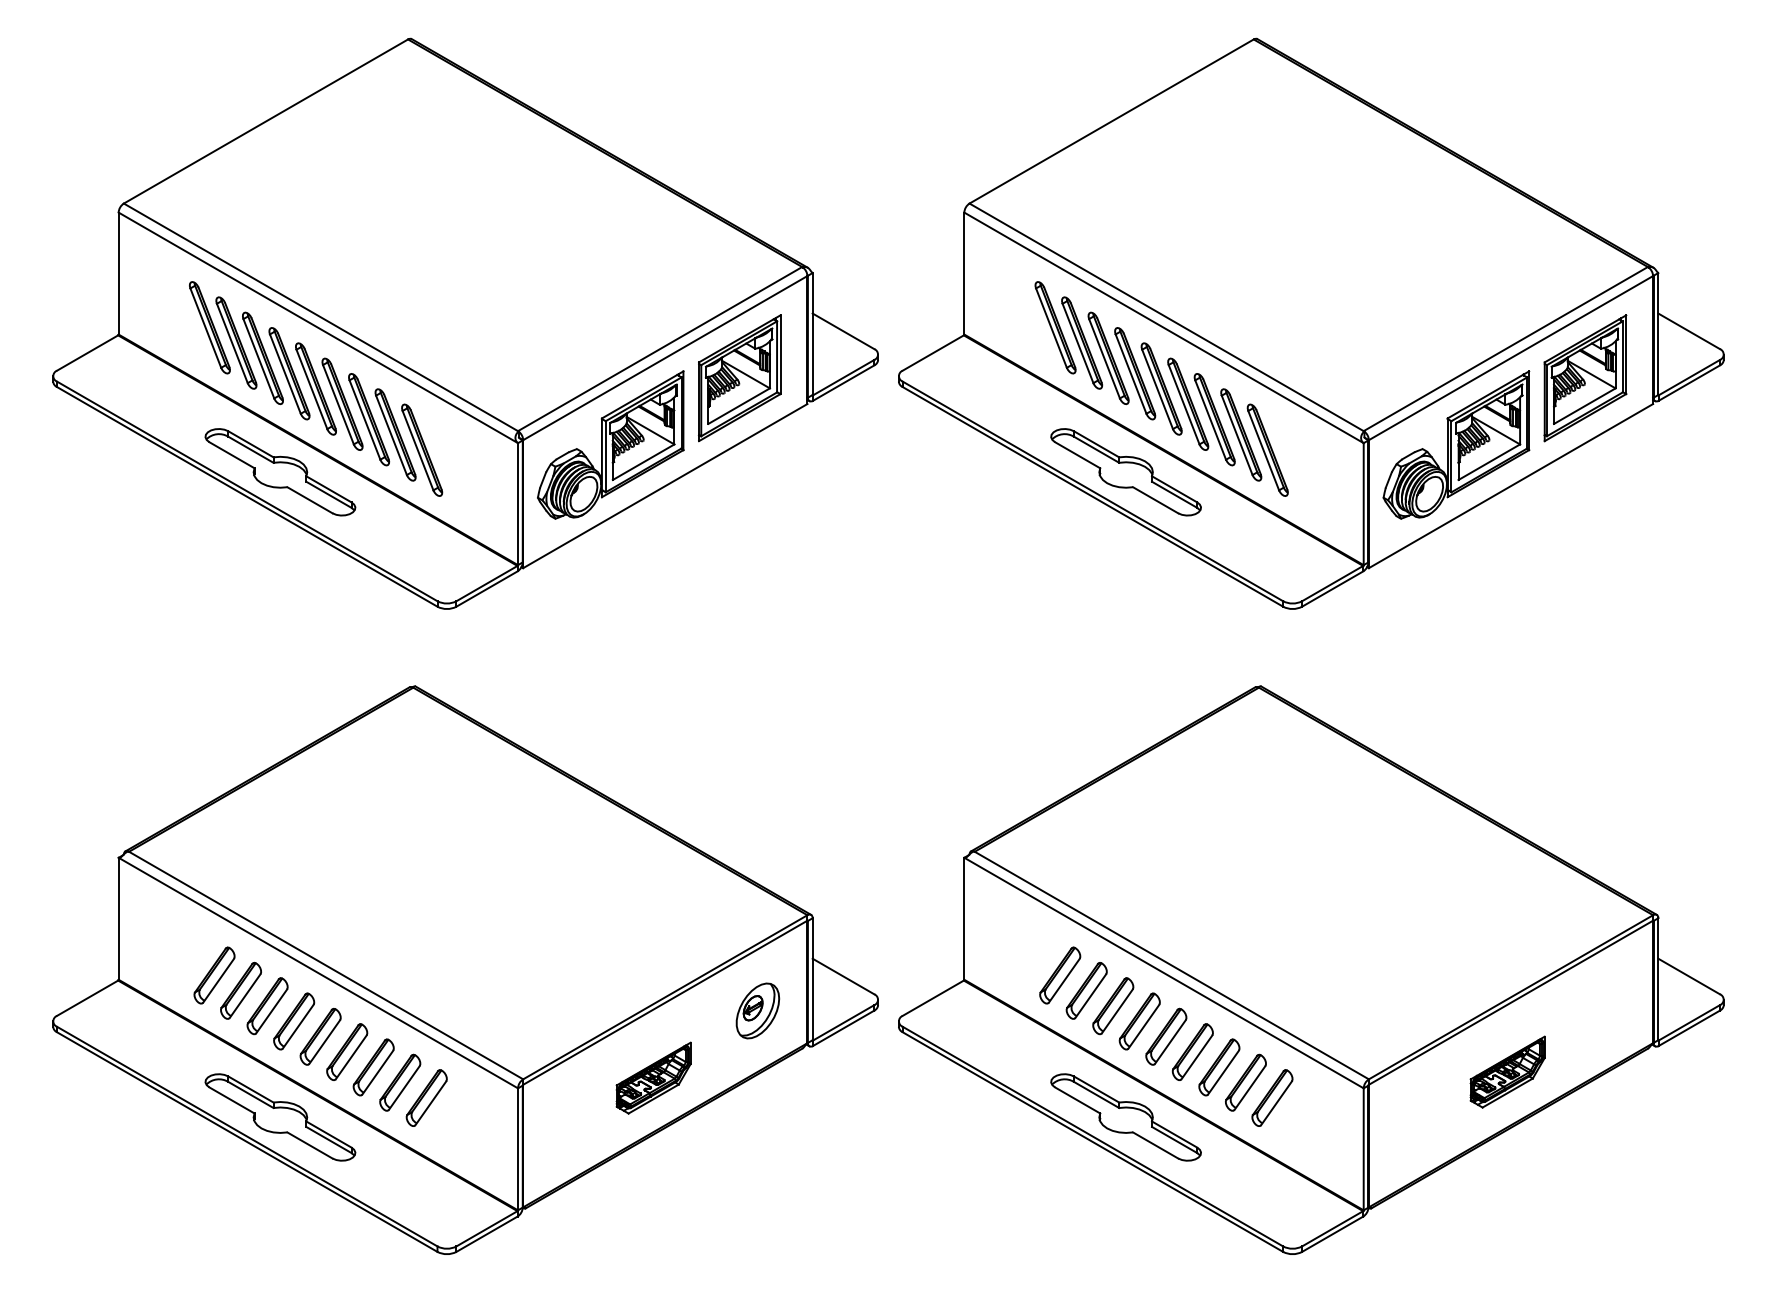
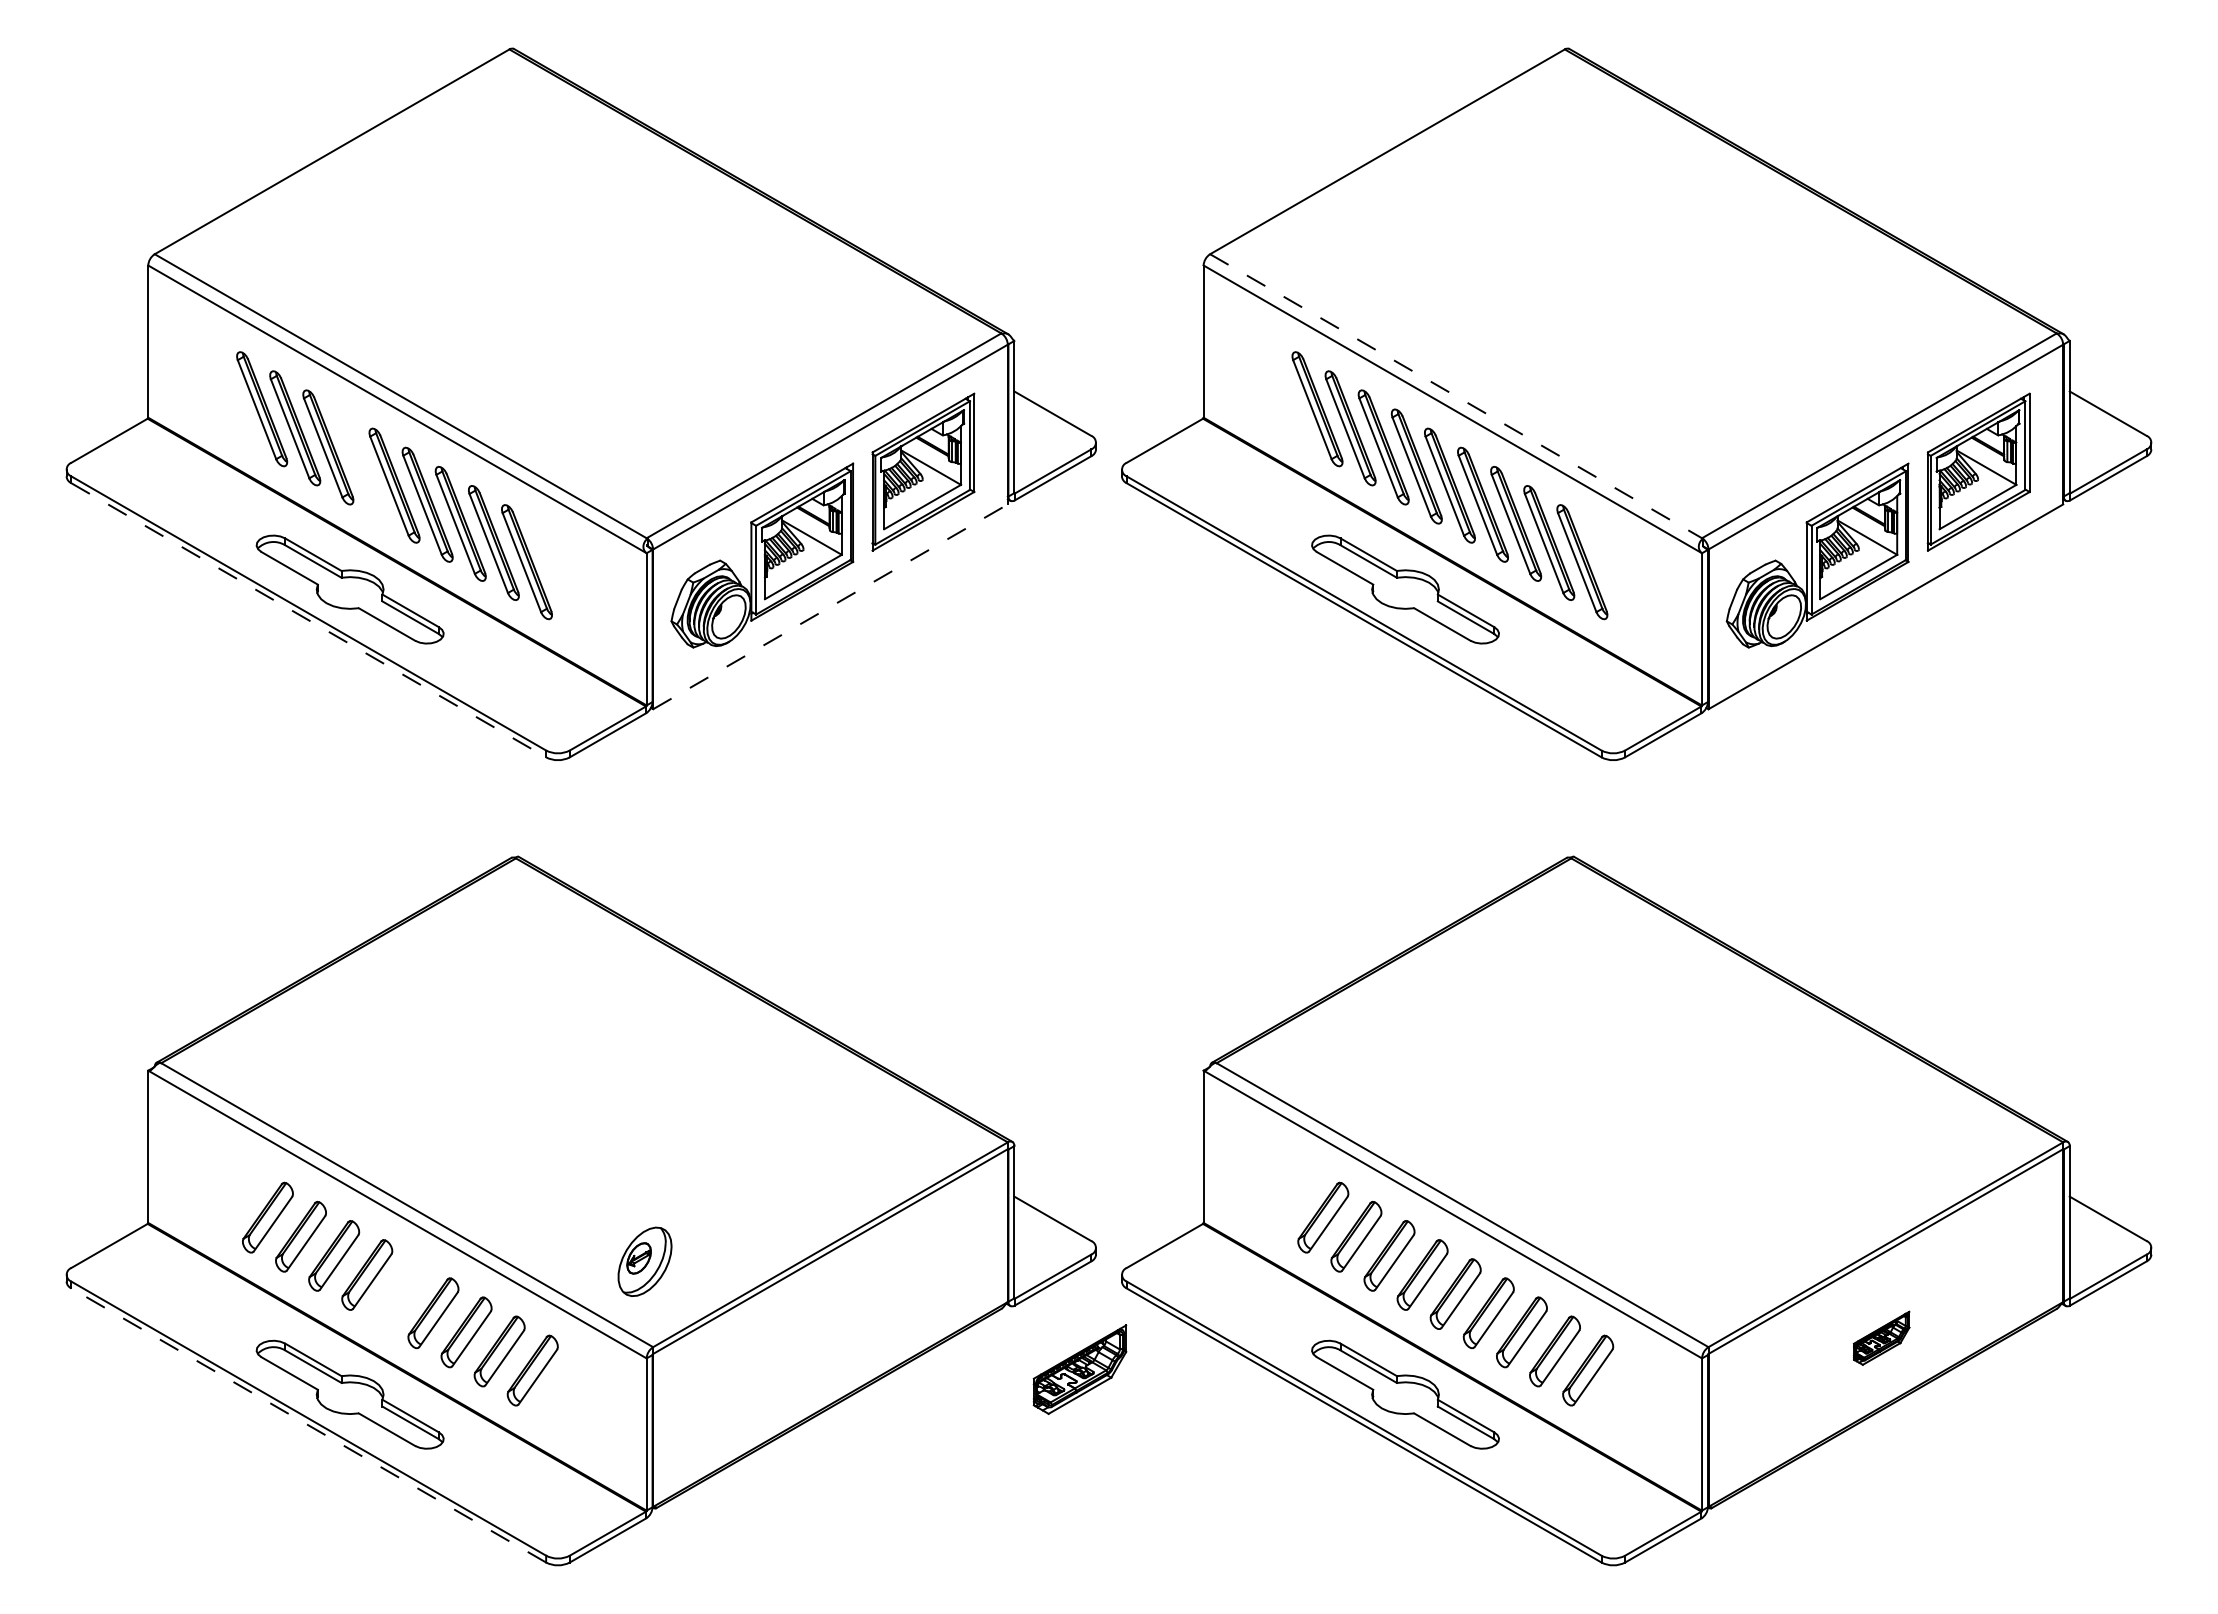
line: (1166, 317) -> (1456, 396), solid -> dashed
part: (289, 373) -> (361, 466), removed
line: (665, 485) -> (830, 606), solid -> dashed
line: (247, 497) -> (309, 620), solid -> dashed
part: (757, 1010) -> (644, 1261), moved
part: (320, 1036) -> (400, 1293), removed
part: (1507, 1072) -> (1881, 1338), size x0.6
part: (653, 1078) -> (1079, 1369), moved
line: (247, 1142) -> (308, 1425), solid -> dashed

